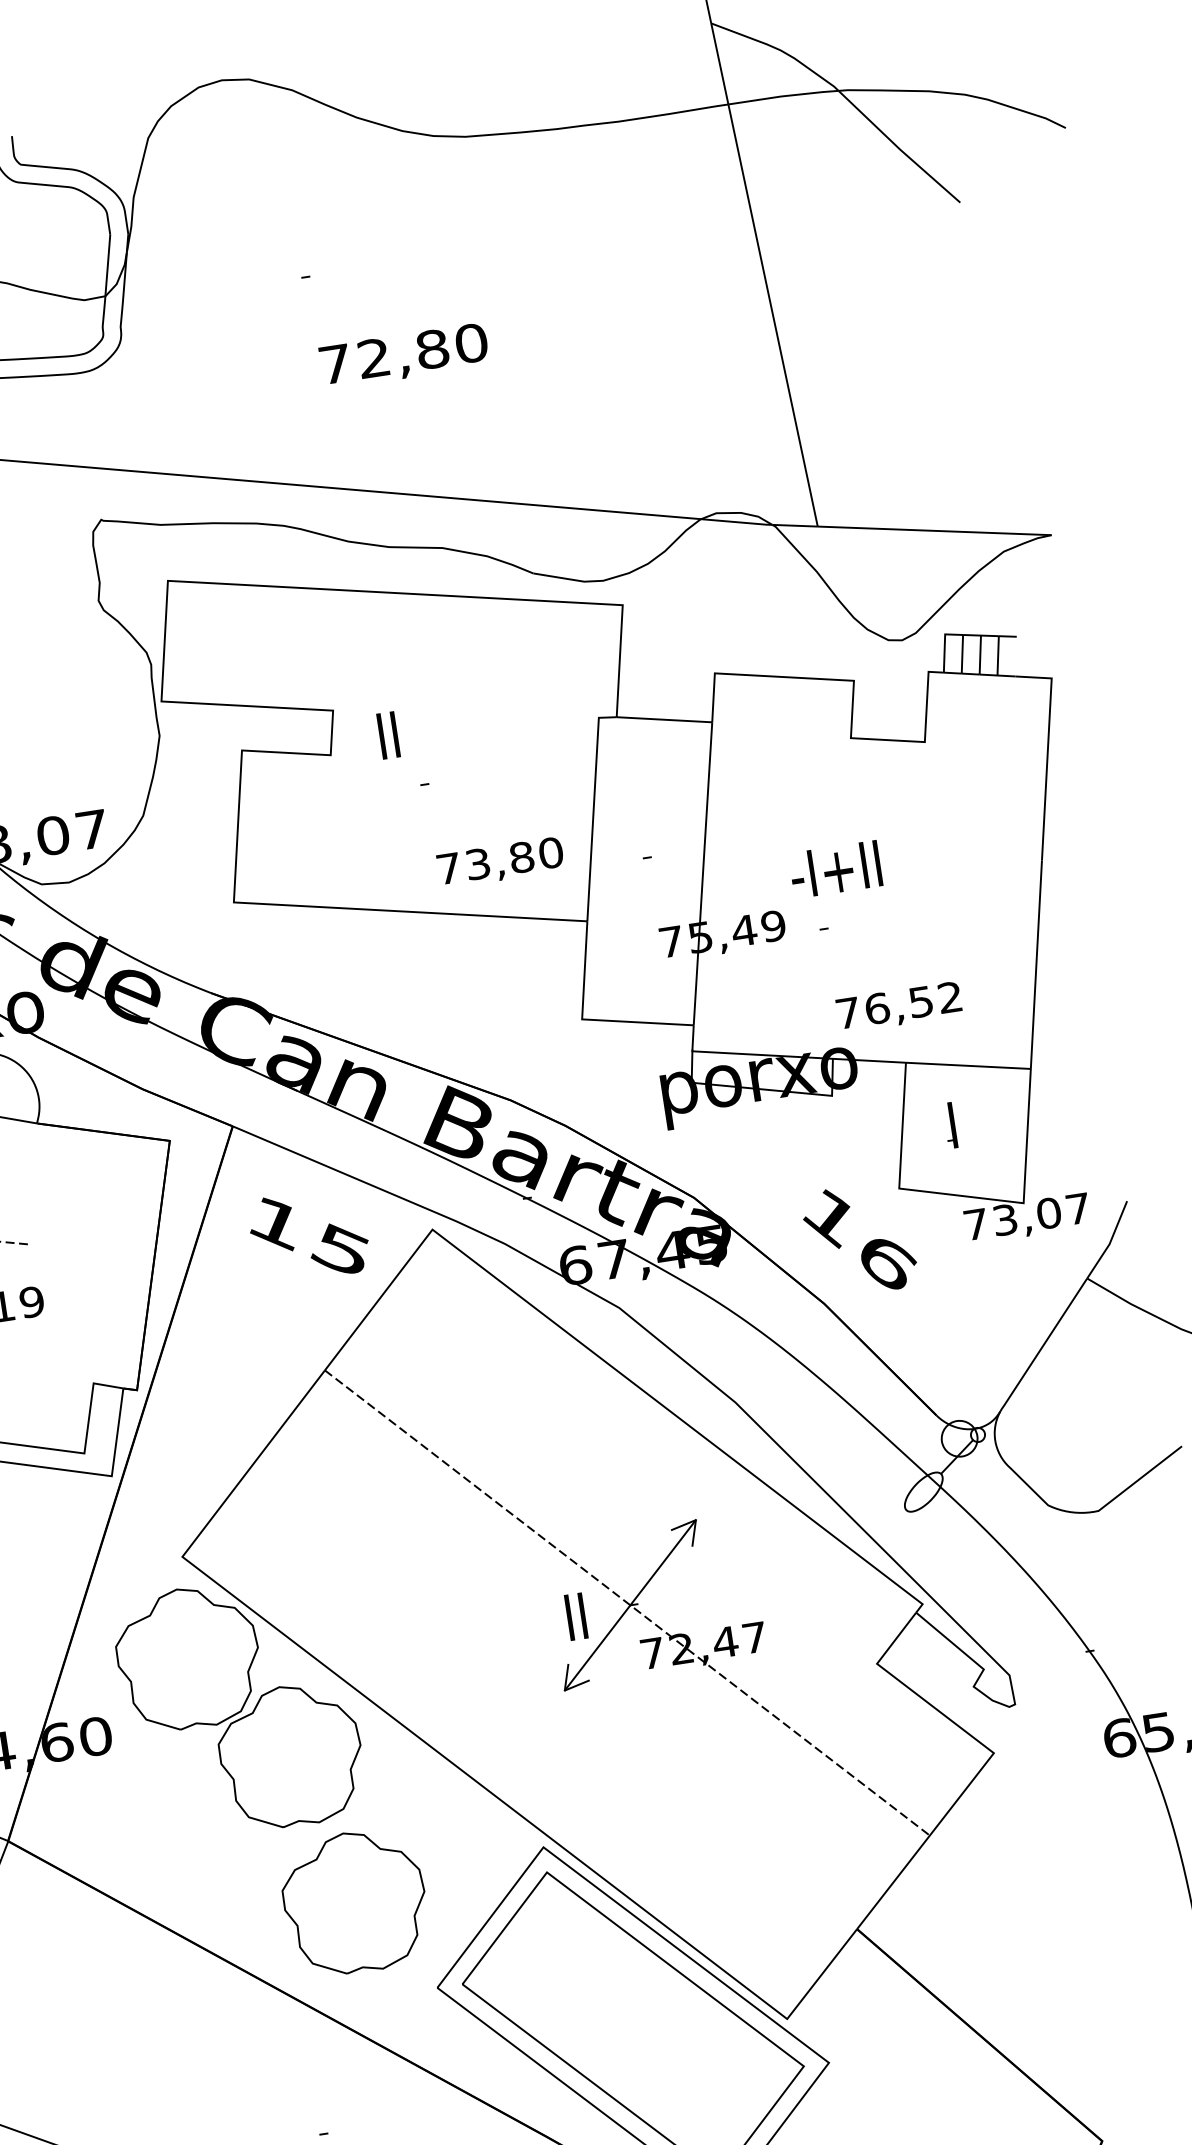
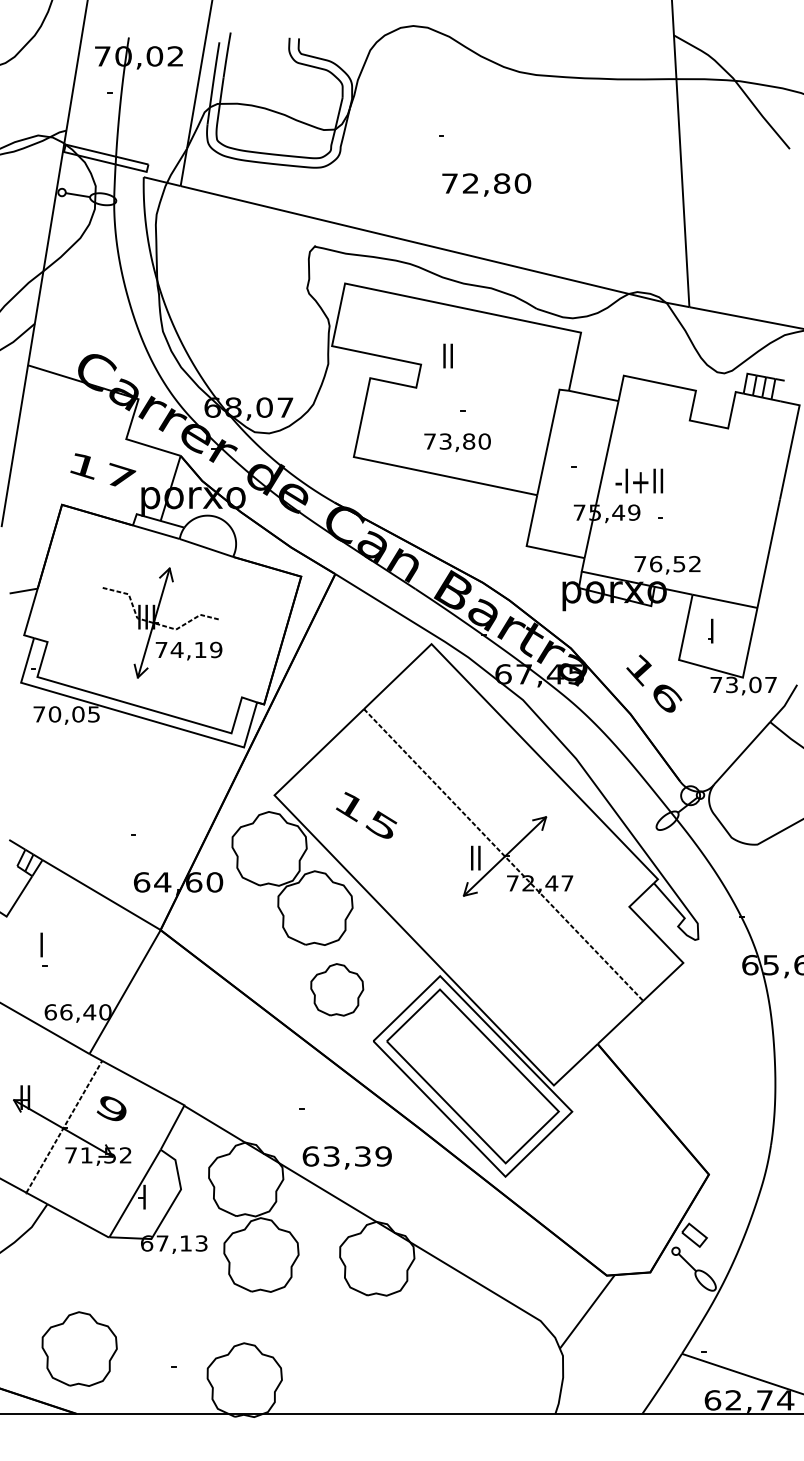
text: (387, 734) -> (447, 355), moved
text: (500, 862) -> (457, 442), moved
text: (835, 868) -> (639, 480), moved
text: (899, 1007) -> (667, 565), moved
text: (309, 1235) -> (366, 815), moved
part: (355, 1901) -> (337, 989), size x0.7

